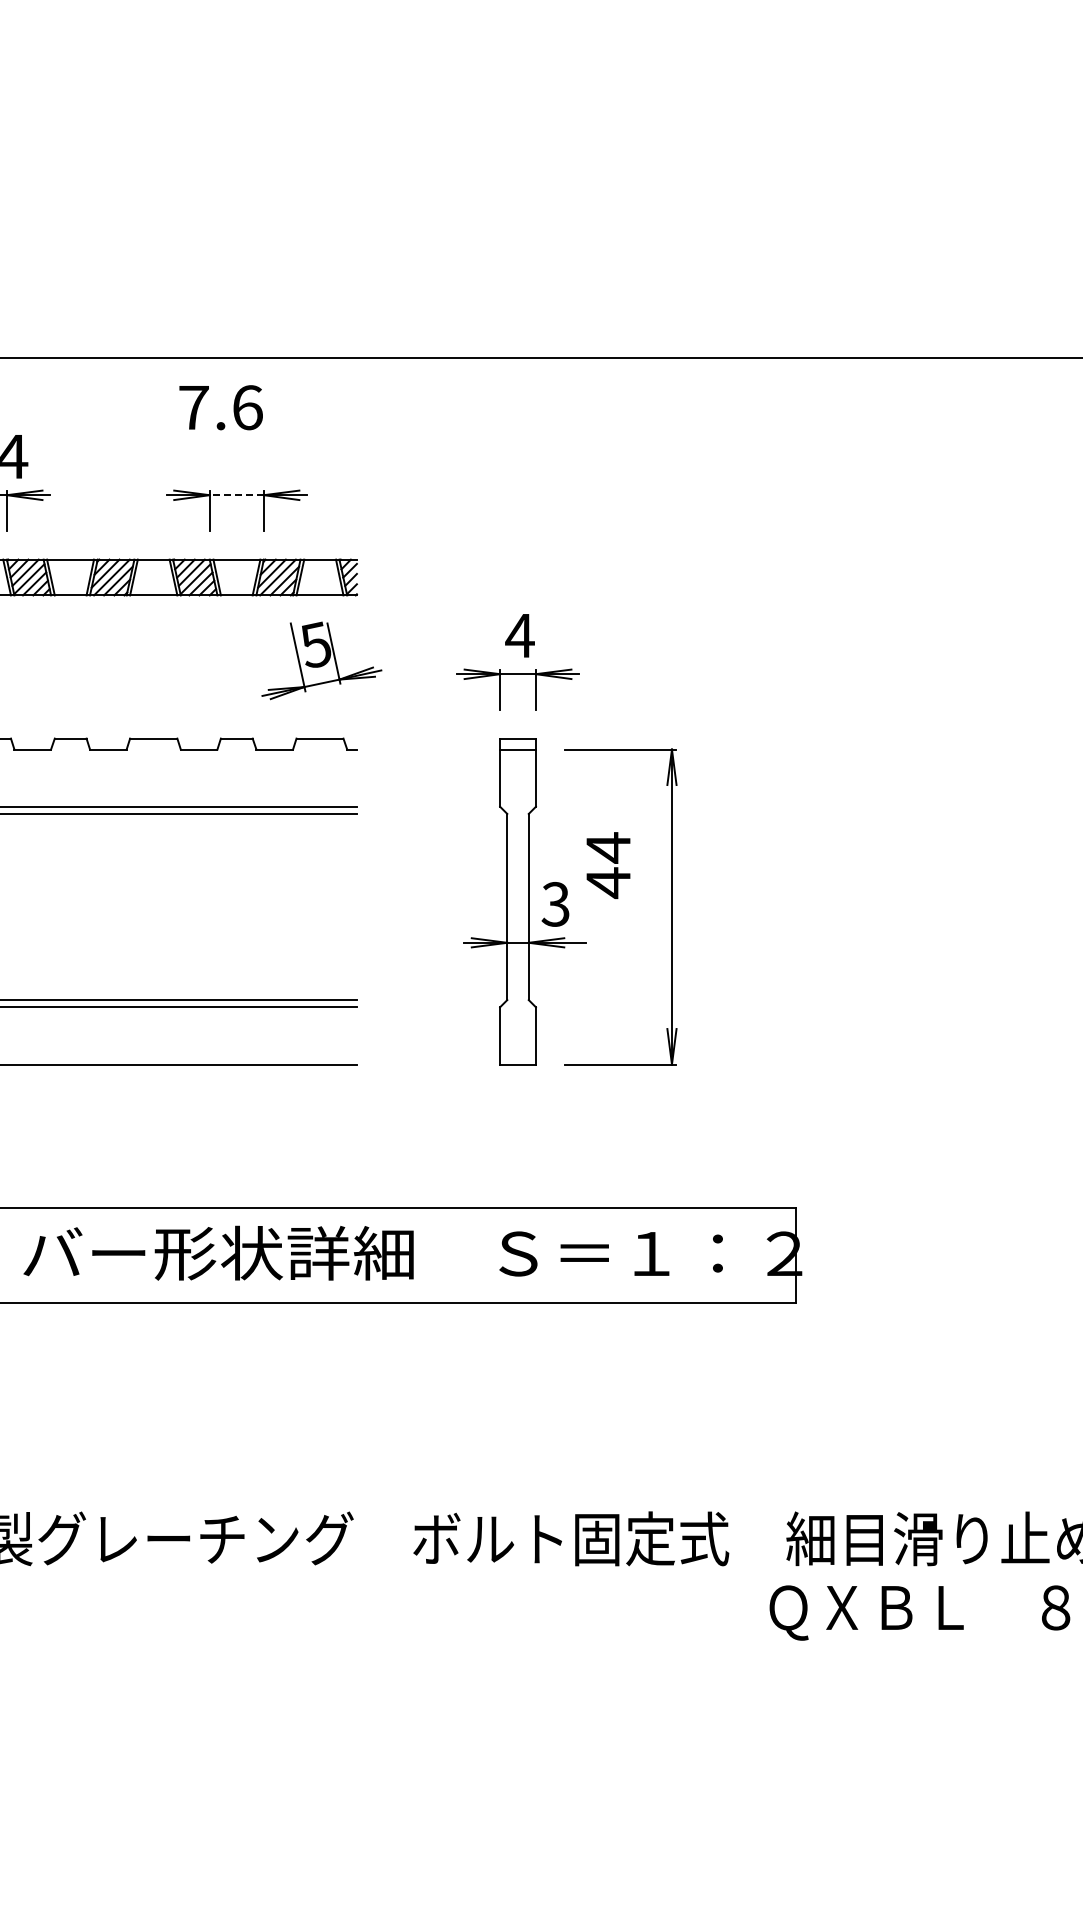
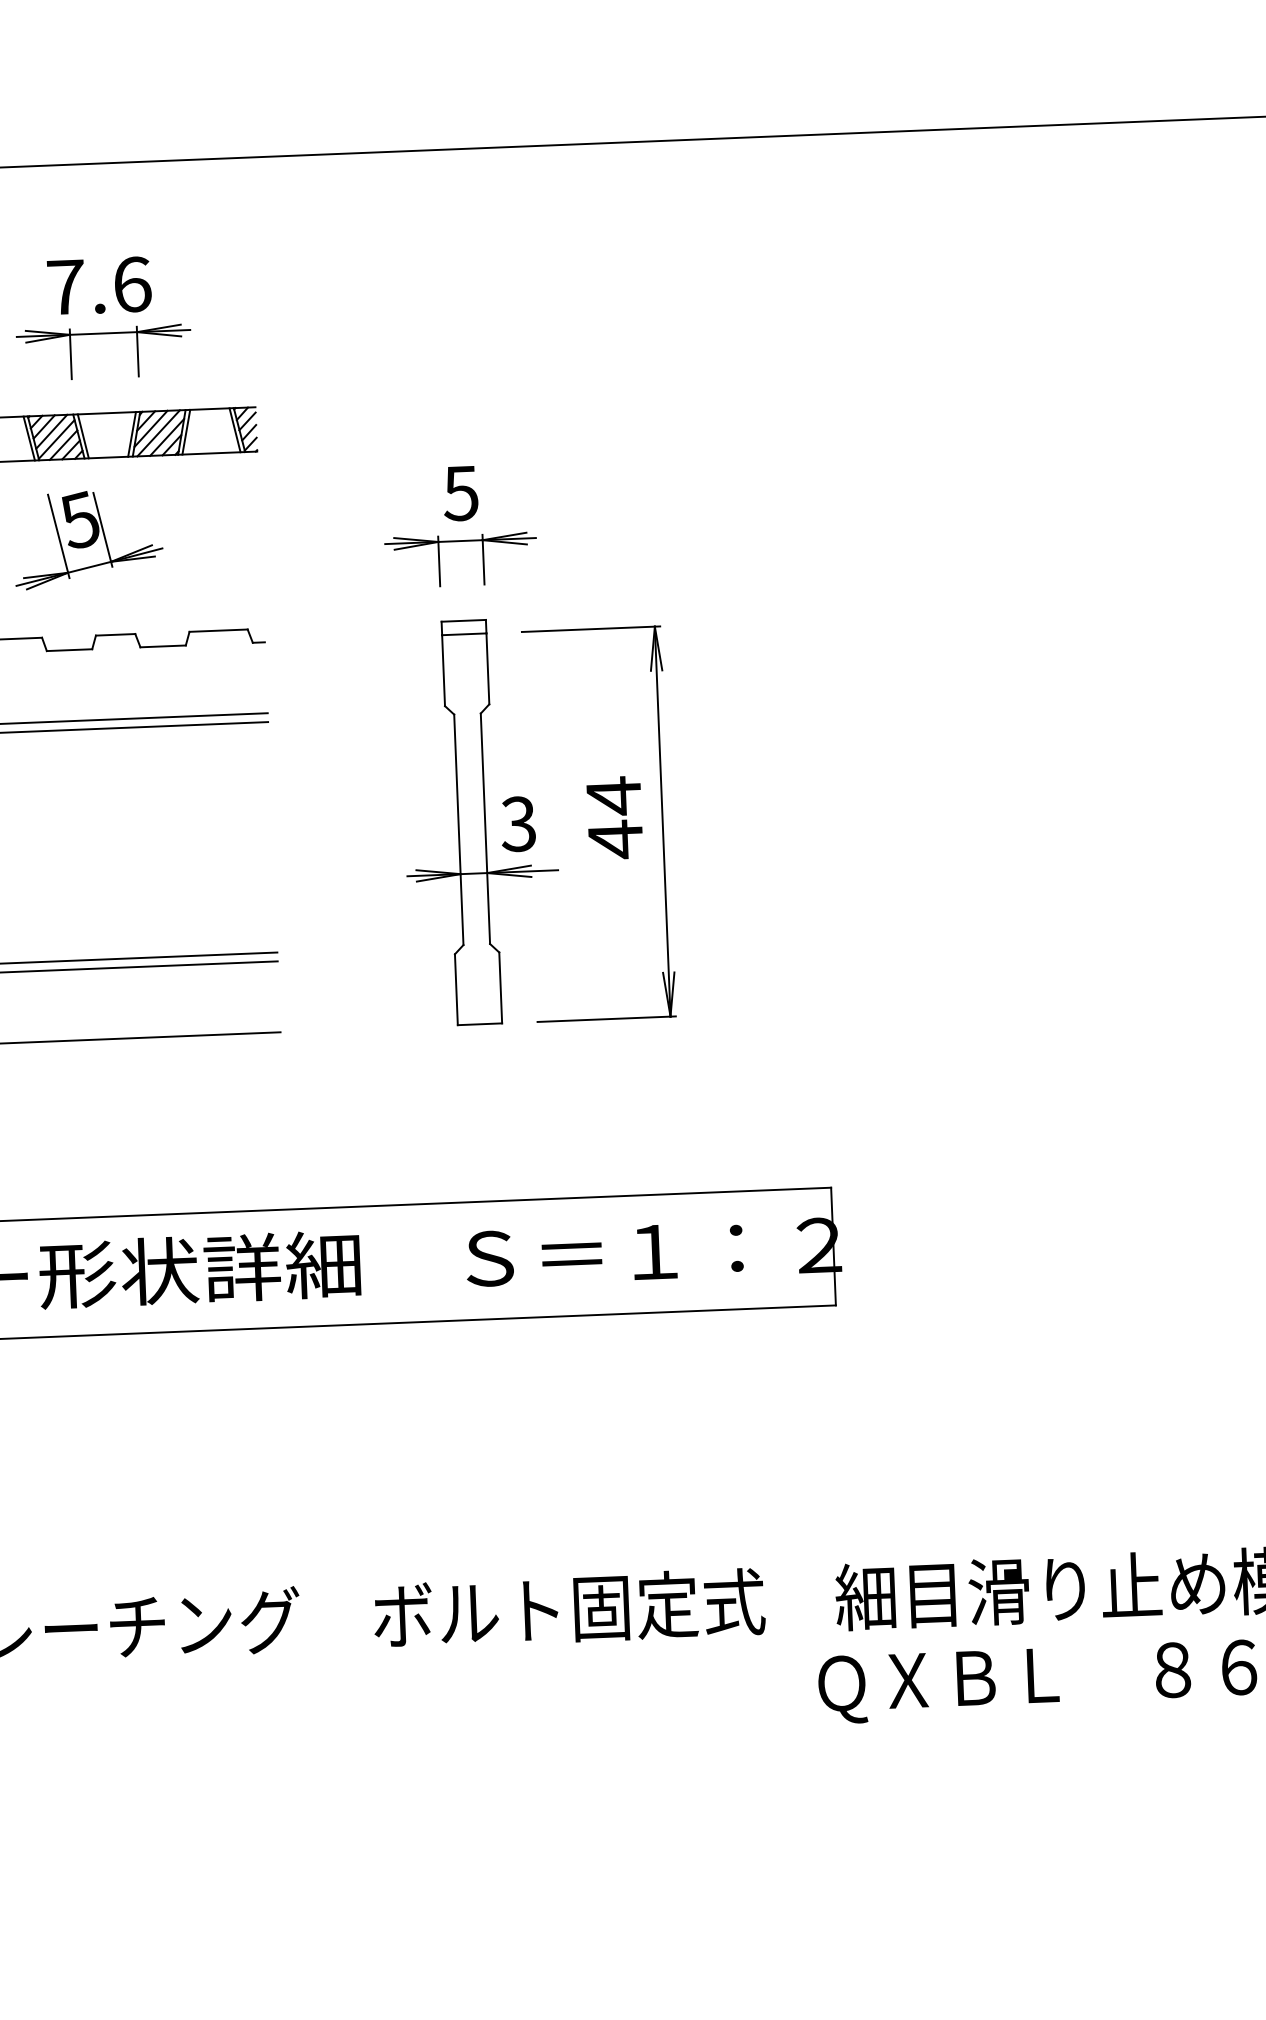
text: (220, 407) -> (98, 285), moved
line: (236, 495) -> (103, 333), dashed -> solid
text: (519, 636) -> (460, 494), 4 -> 5
part: (321, 660) -> (87, 539), moved
text: (608, 865) -> (614, 817), moved

